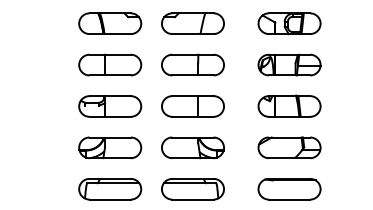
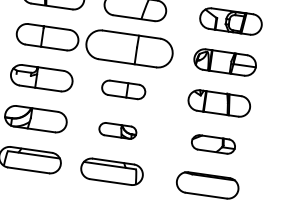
part: (192, 64) -> (129, 48), size x1.4
part: (192, 106) -> (123, 89), size x0.7
part: (192, 147) -> (117, 130), size x0.6
part: (289, 147) -> (213, 144), size x0.7

